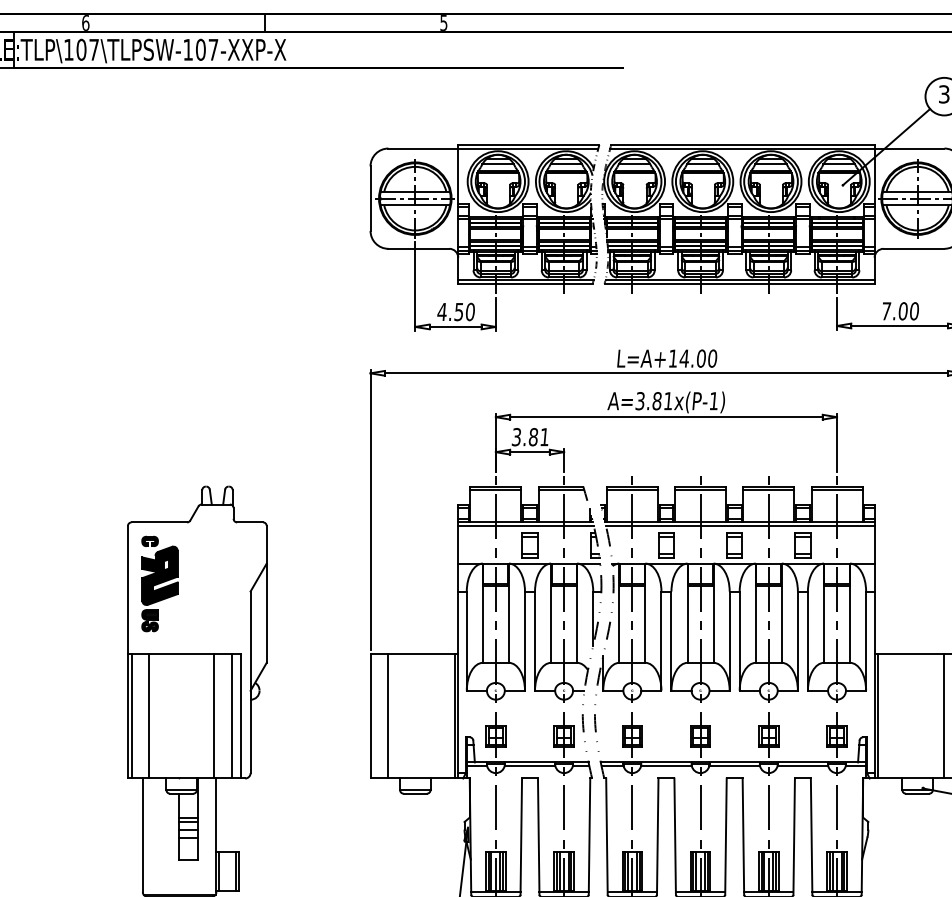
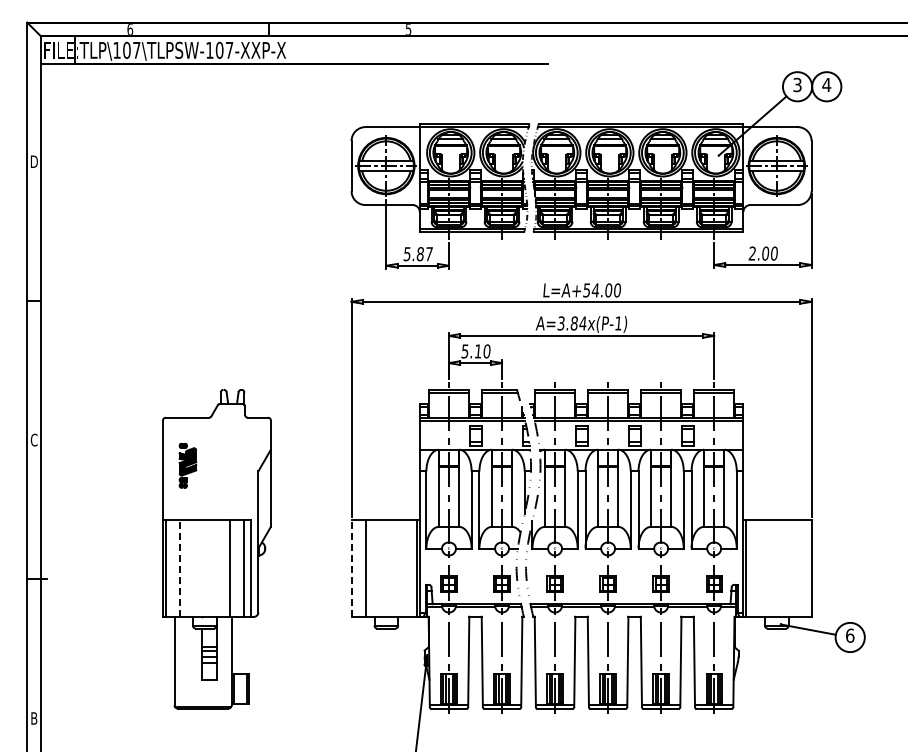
text: (886, 311) -> (752, 253), 7.00 -> 2.00
text: (455, 312) -> (417, 254), 4.50 -> 5.87
text: (672, 358) -> (586, 290), L=A+14.00 -> L=A+54.00
text: (667, 401) -> (582, 323), A=3.81x(P-1) -> A=3.84x(P-1)
text: (531, 437) -> (476, 351), 3.81 -> 5.10
part: (159, 583) -> (187, 465), size x0.6
line: (149, 715) -> (179, 567), solid -> dashed
line: (370, 715) -> (351, 567), solid -> dashed
line: (944, 716) -> (797, 568), removed

